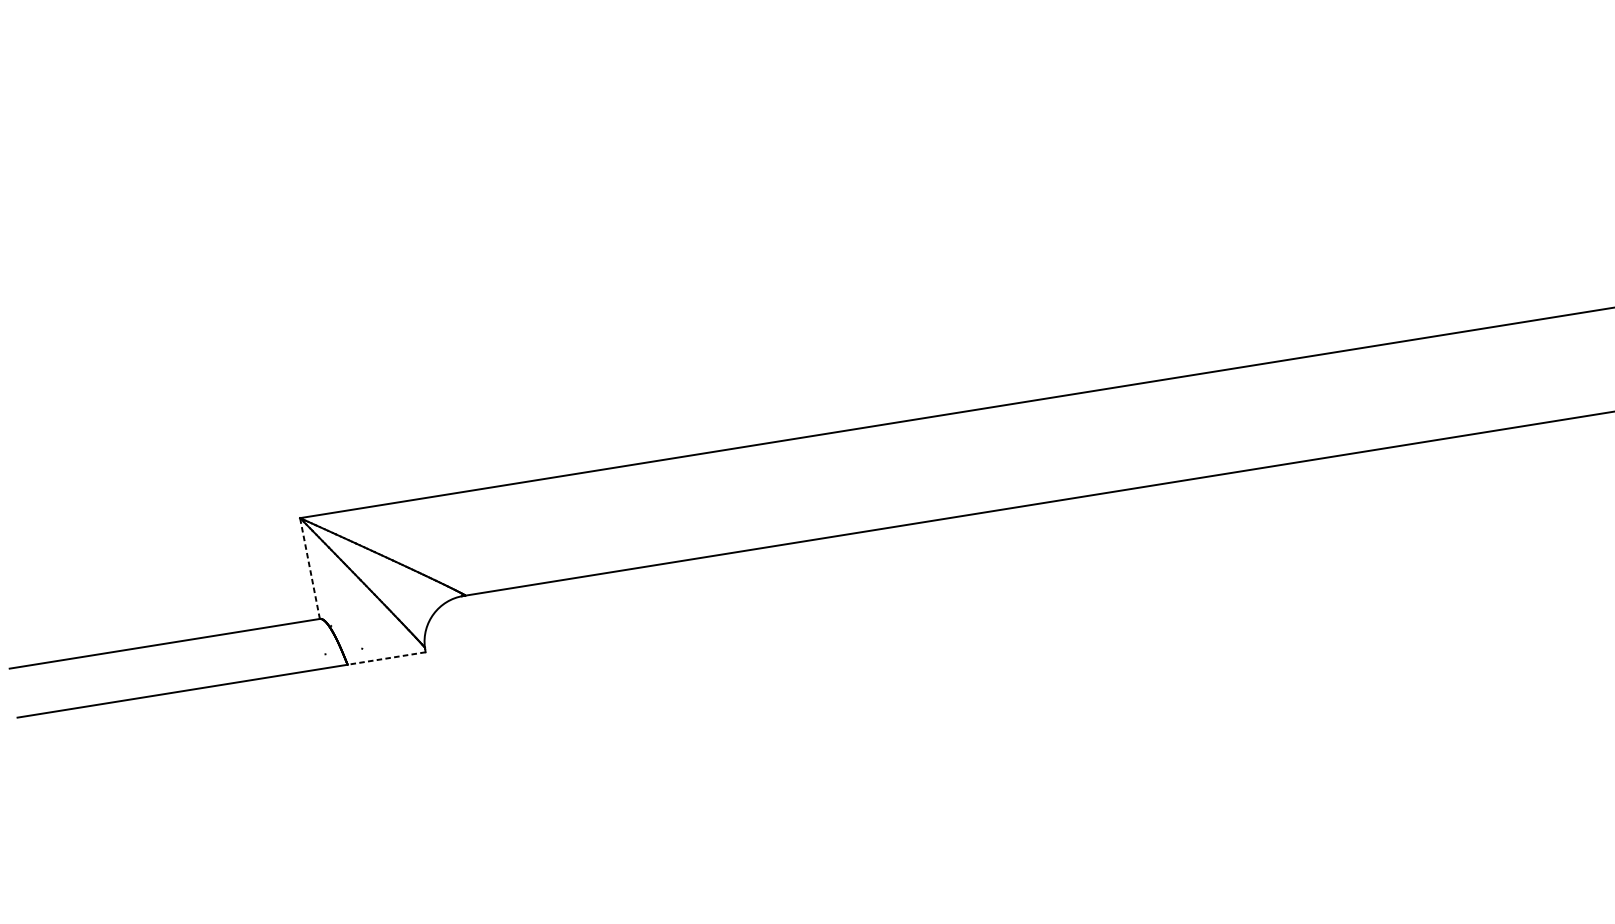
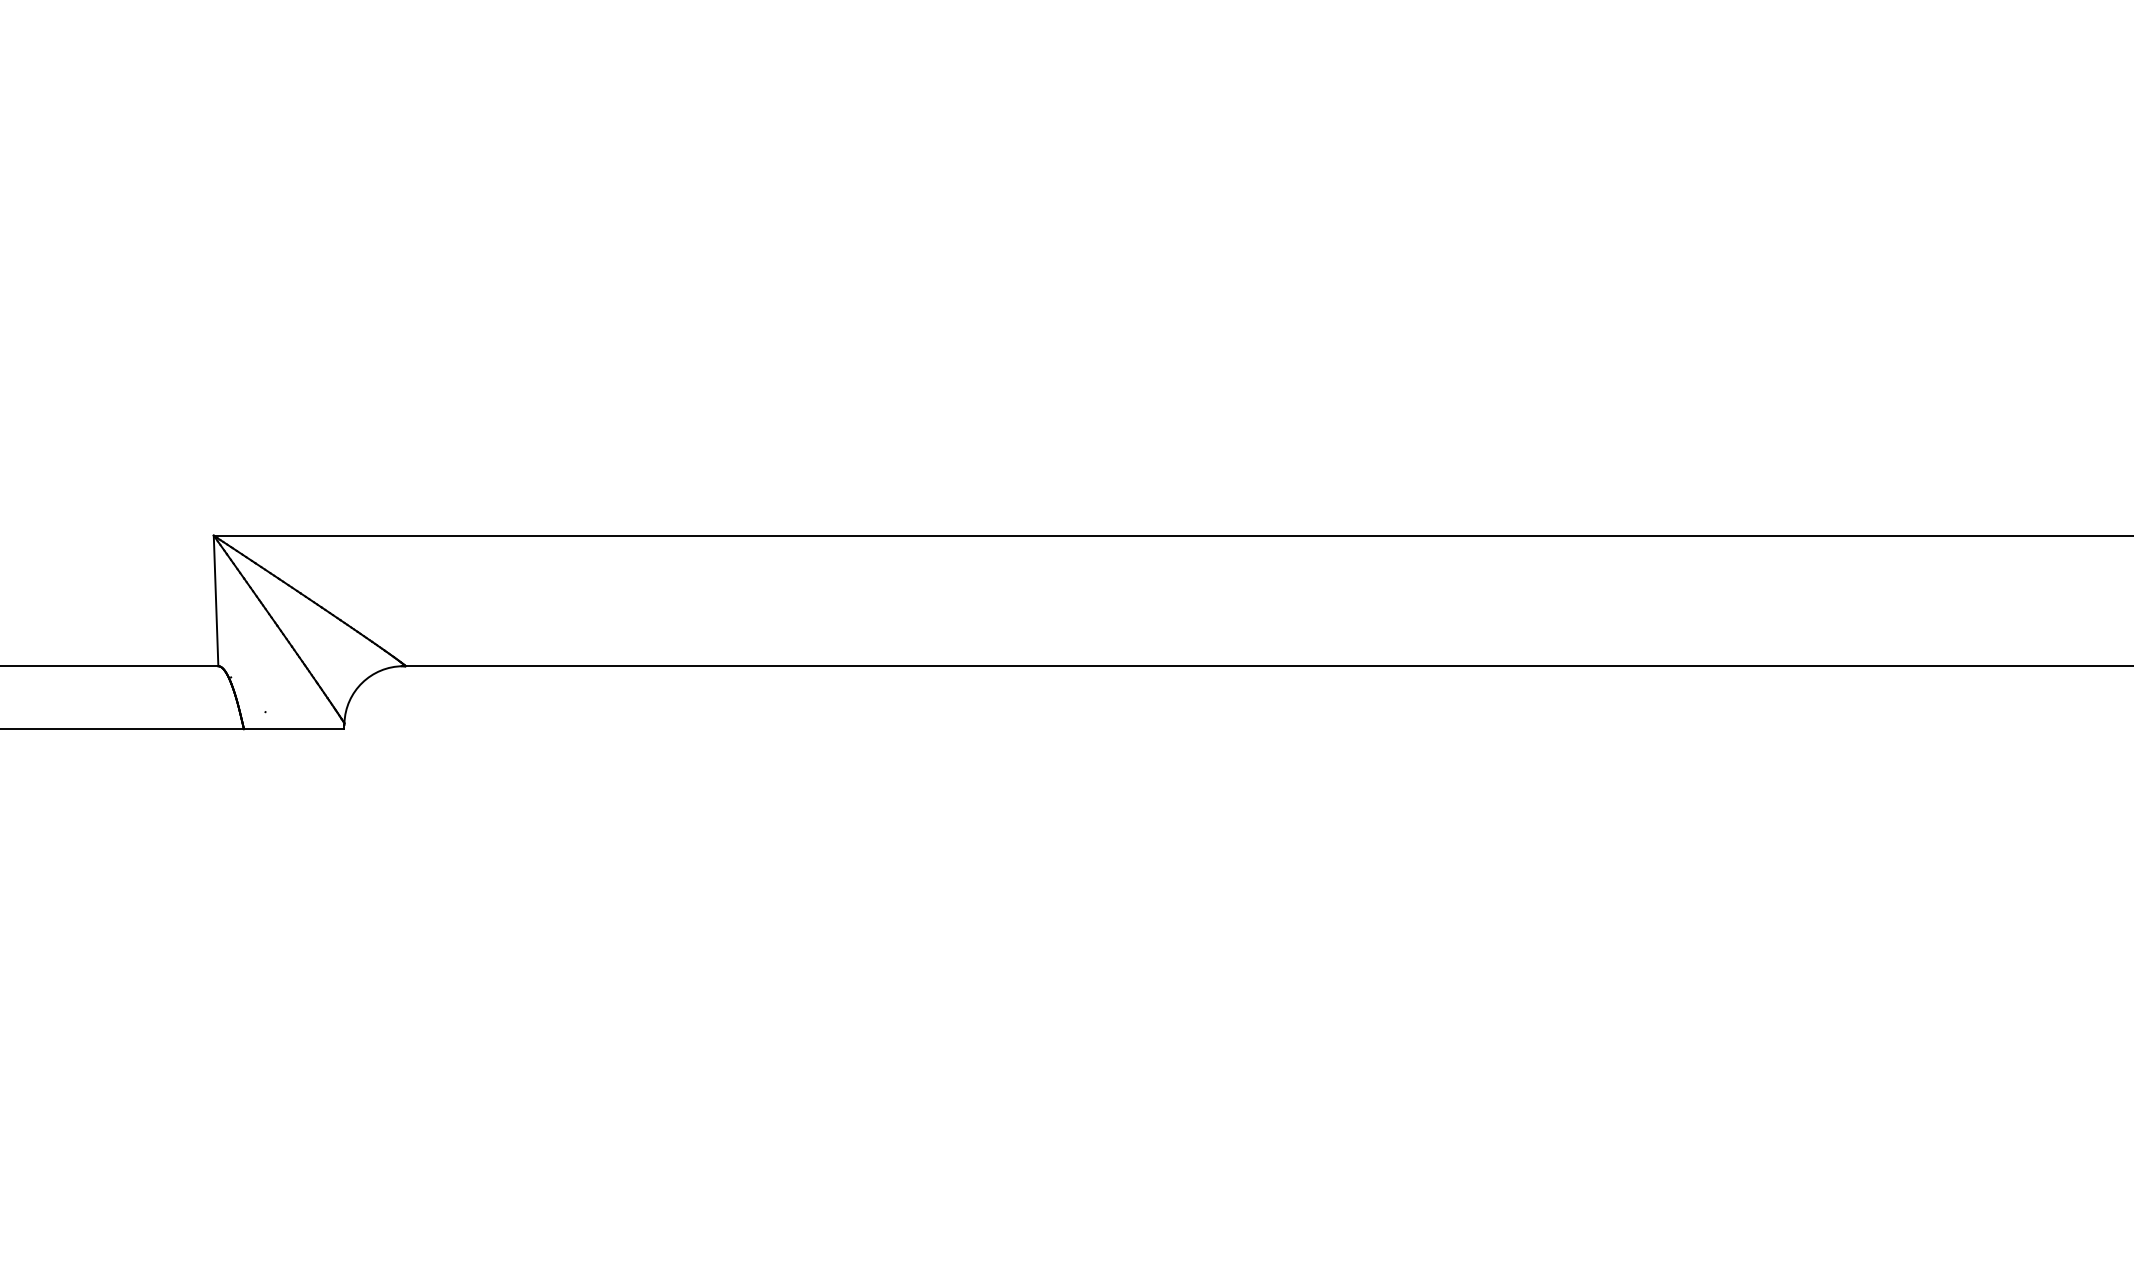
line: (310, 568) -> (216, 600), dashed -> solid
line: (386, 658) -> (293, 729), dashed -> solid

